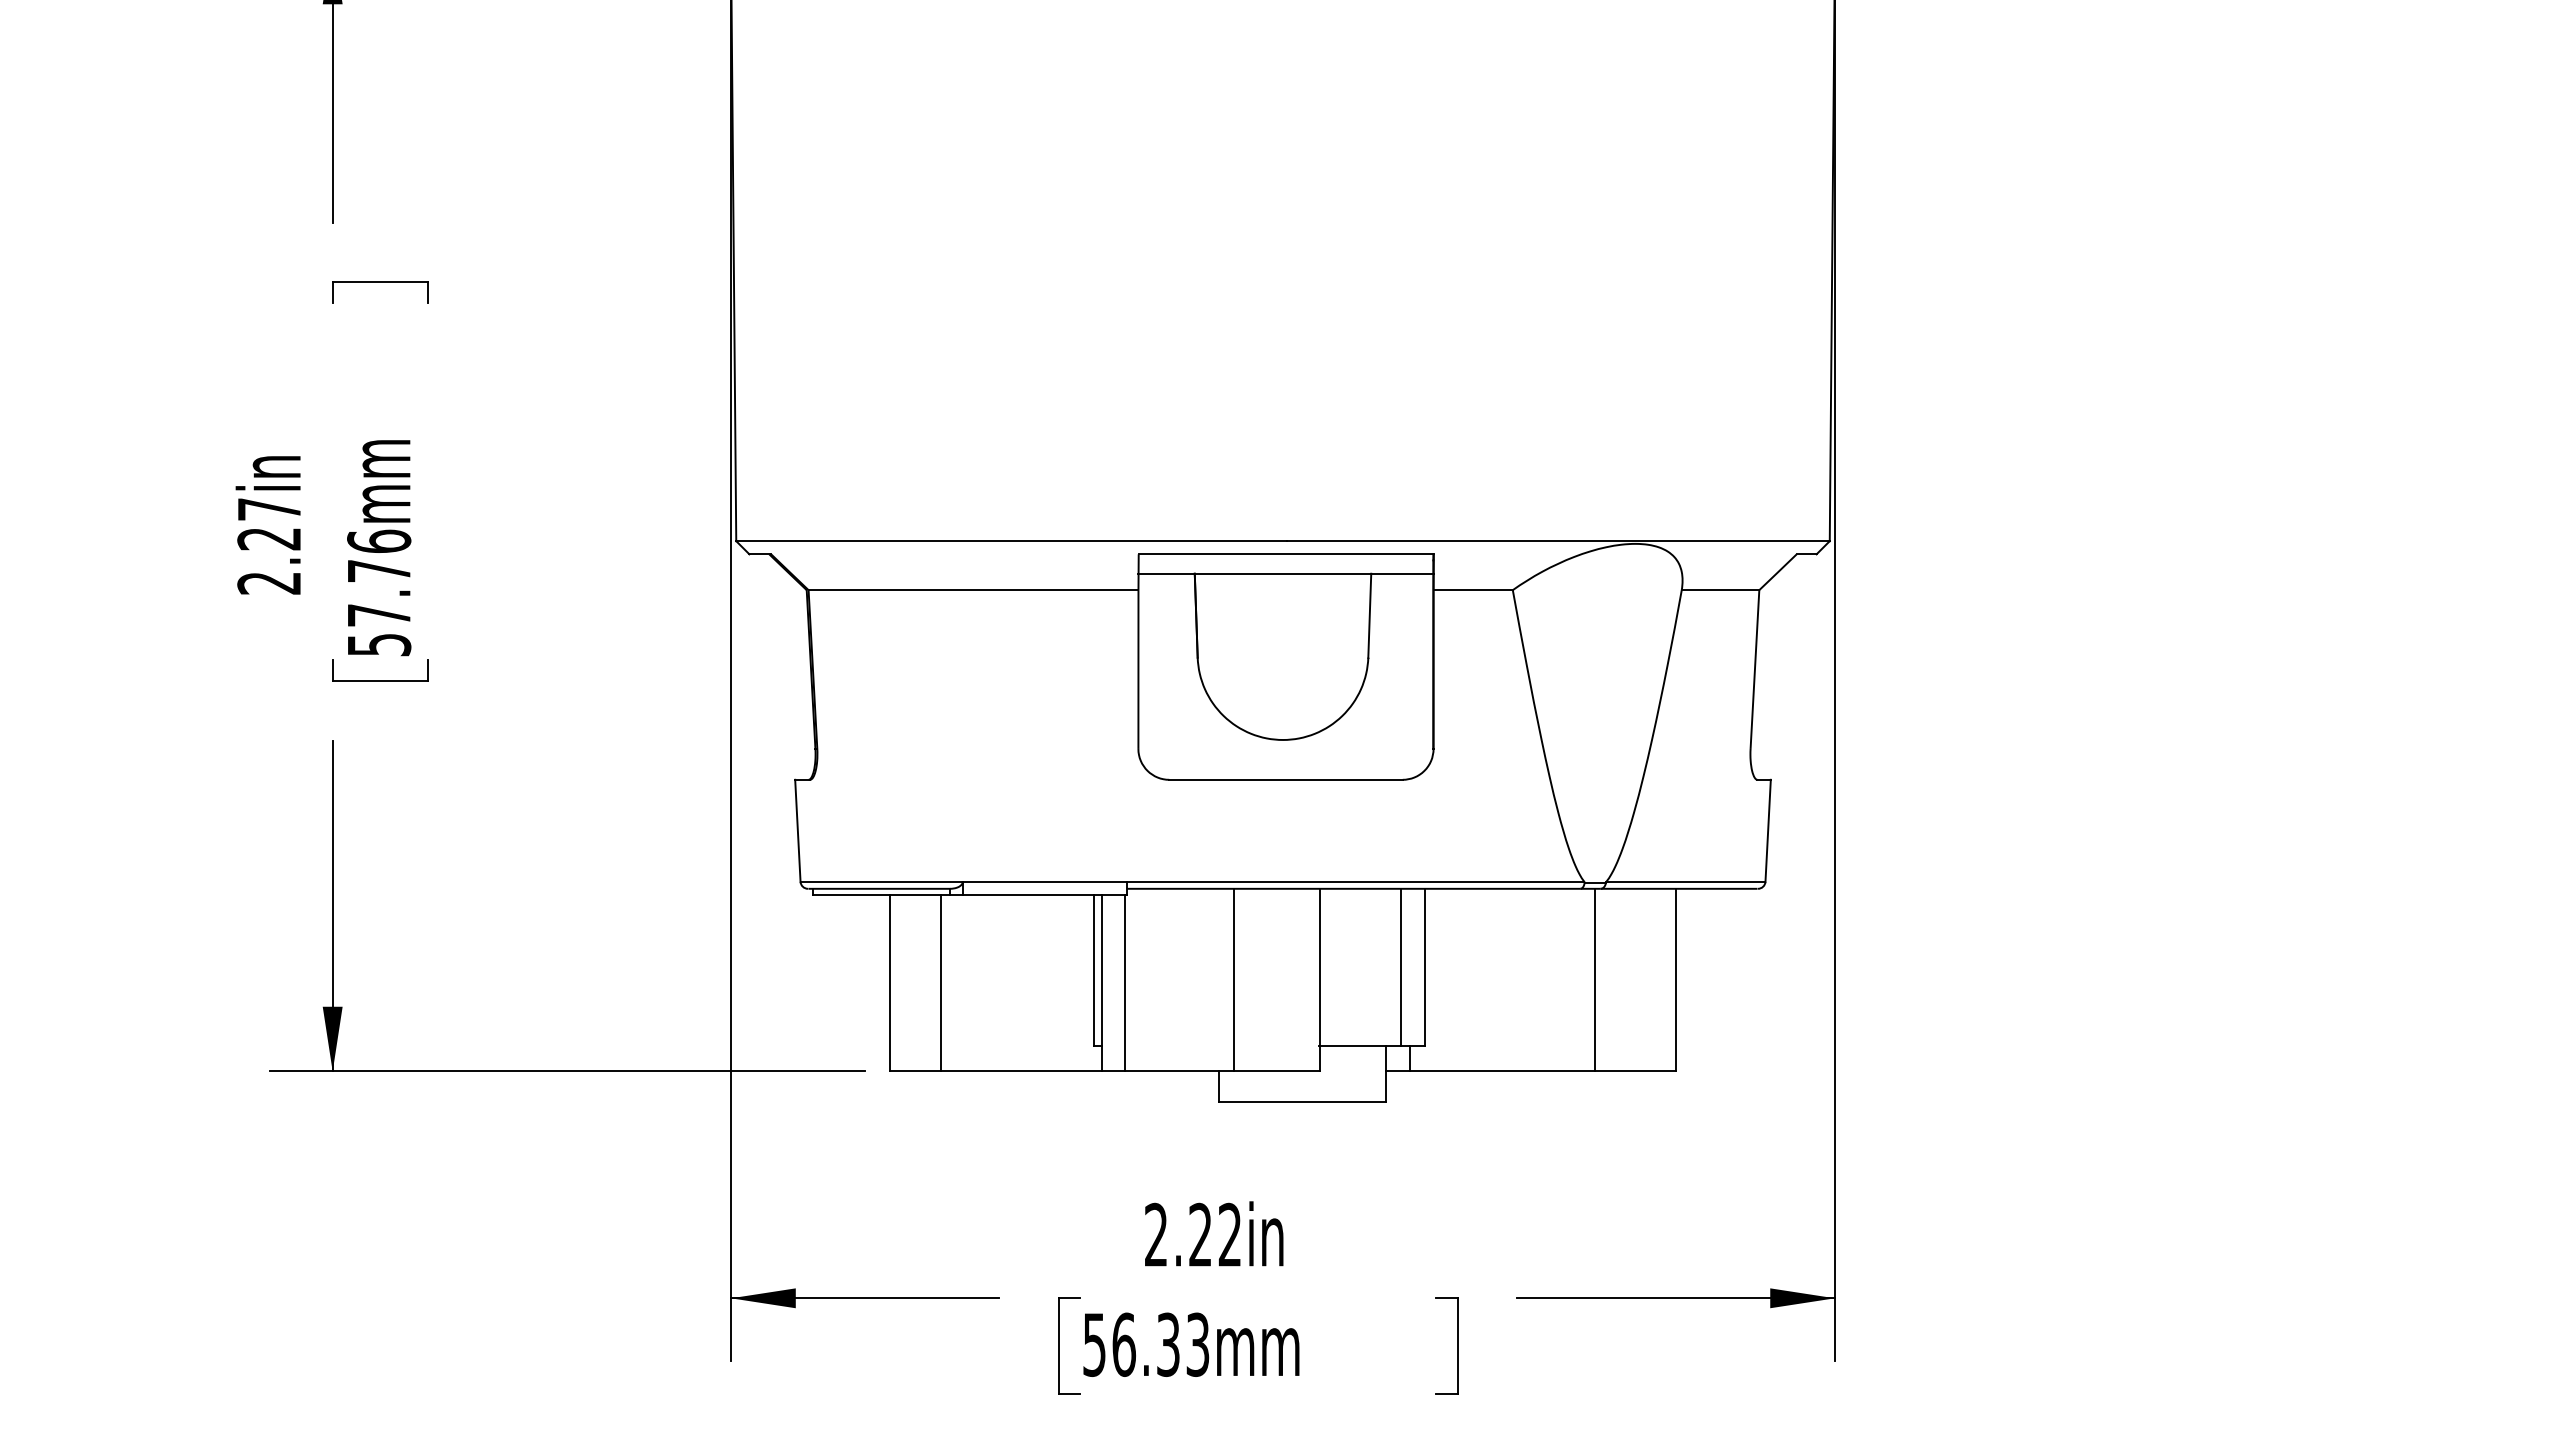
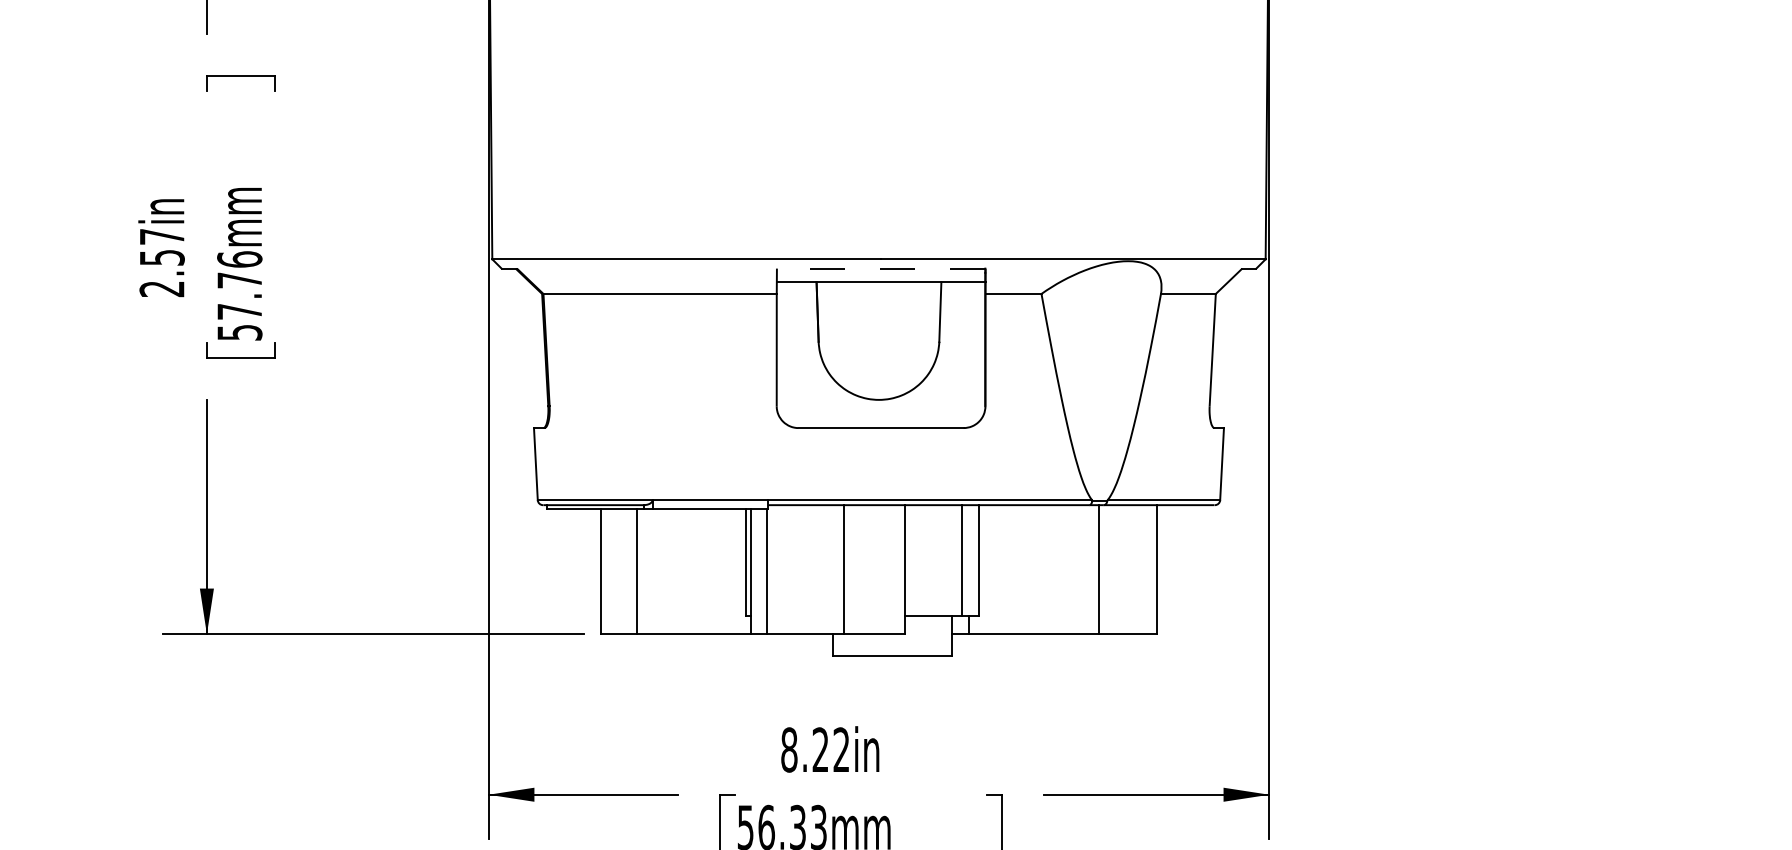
text: (269, 539) -> (162, 258), 2.27in -> 2.57in
line: (1286, 554) -> (881, 268), solid -> dashed
text: (1155, 1234) -> (788, 749), 2.22in -> 8.22in

